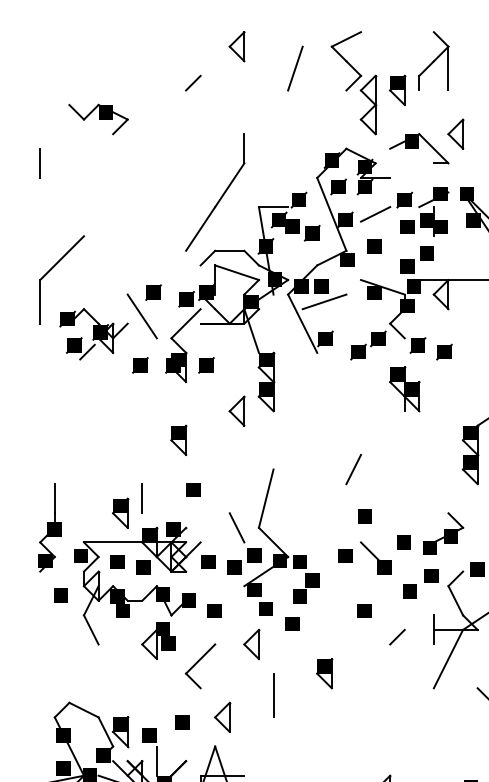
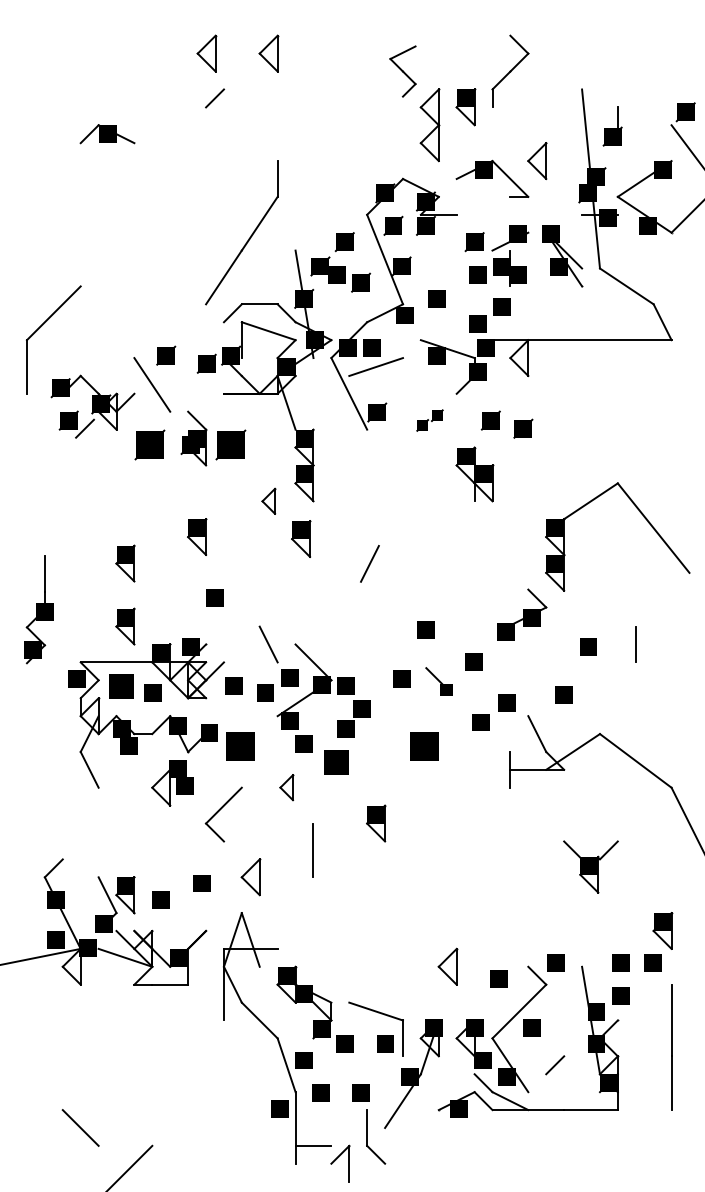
part: (186, 46) -> (206, 53), added
part: (346, 61) -> (402, 71), size x0.7
line: (295, 68) -> (340, 80), removed
line: (448, 68) -> (528, 80), removed
line: (76, 112) -> (71, 134), removed
line: (120, 127) -> (125, 152), removed
line: (39, 163) -> (26, 196), removed
line: (273, 207) -> (313, 250), removed
line: (375, 214) -> (438, 259), removed
line: (185, 323) -> (205, 393), removed
line: (397, 330) -> (465, 402), removed
part: (368, 345) -> (429, 420), size x0.6
part: (140, 364) -> (149, 444), size x1.6
part: (206, 364) -> (231, 444), size x1.6
part: (236, 411) -> (268, 501), size x0.7
part: (263, 441) -> (301, 538), added
part: (120, 461) -> (125, 563), added
line: (353, 469) -> (369, 563), moved
line: (142, 498) -> (152, 608), removed
line: (266, 498) -> (304, 608), removed
part: (49, 527) -> (38, 609), moved
part: (443, 533) -> (522, 614), moved
part: (375, 557) -> (438, 681), size x0.7
part: (117, 561) -> (121, 685), size x1.4
line: (455, 579) -> (537, 707), removed
part: (61, 595) -> (52, 727), removed
part: (214, 610) -> (240, 745), size x1.6
part: (363, 610) -> (424, 745), size x1.6
part: (292, 623) -> (336, 762), size x1.4
line: (397, 636) -> (465, 778), removed
part: (251, 644) -> (286, 787), size x0.7
line: (448, 658) -> (528, 805), removed
line: (83, 710) -> (80, 868), removed
line: (157, 760) -> (170, 930), removed

